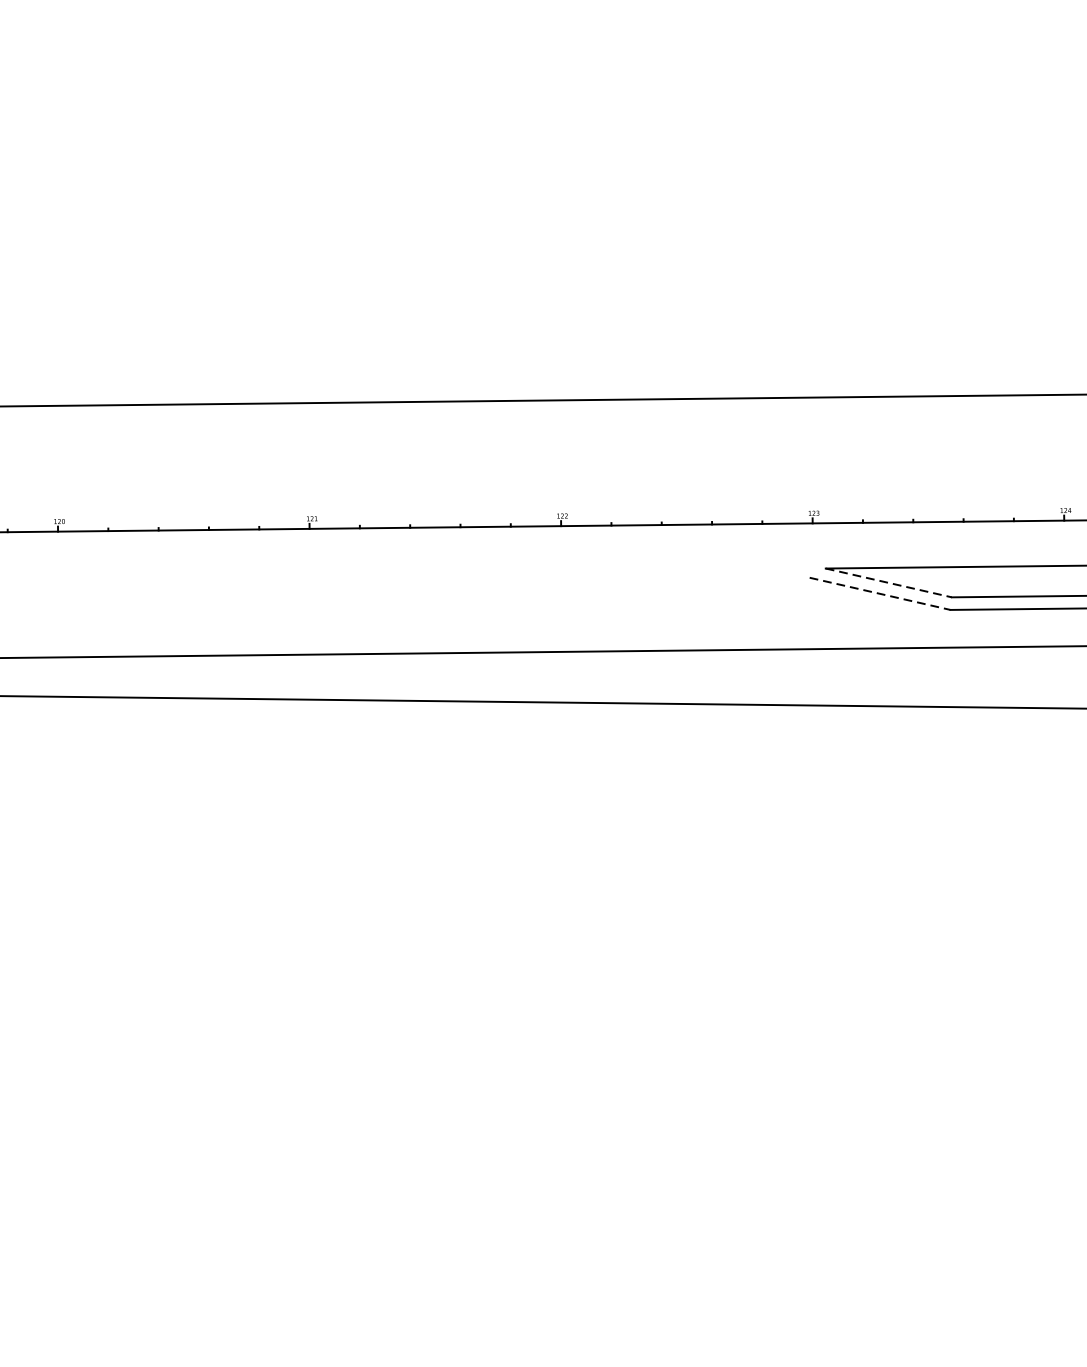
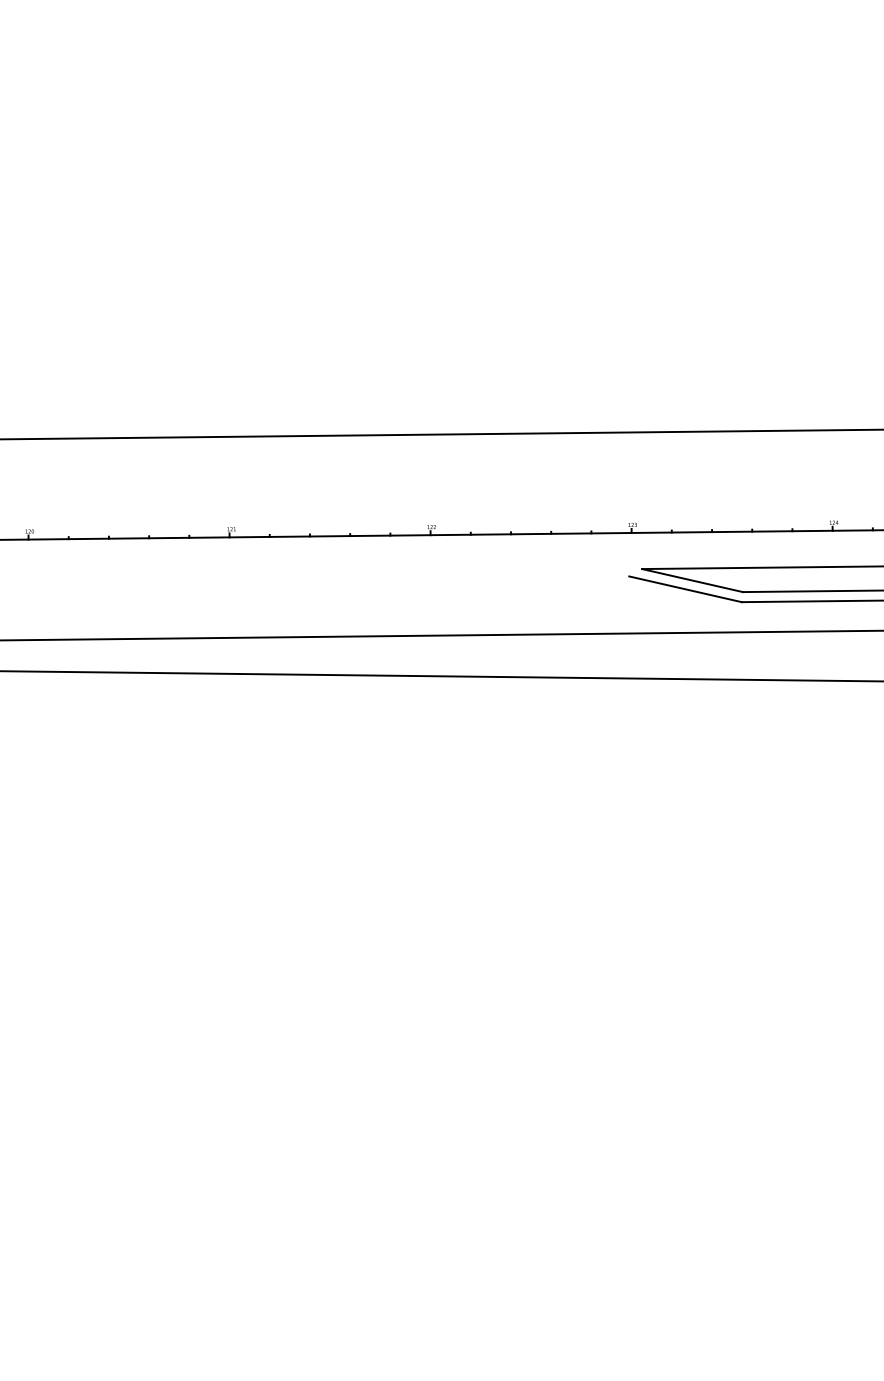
line: (888, 582) -> (692, 580), dashed -> solid
line: (880, 594) -> (685, 589), dashed -> solid

